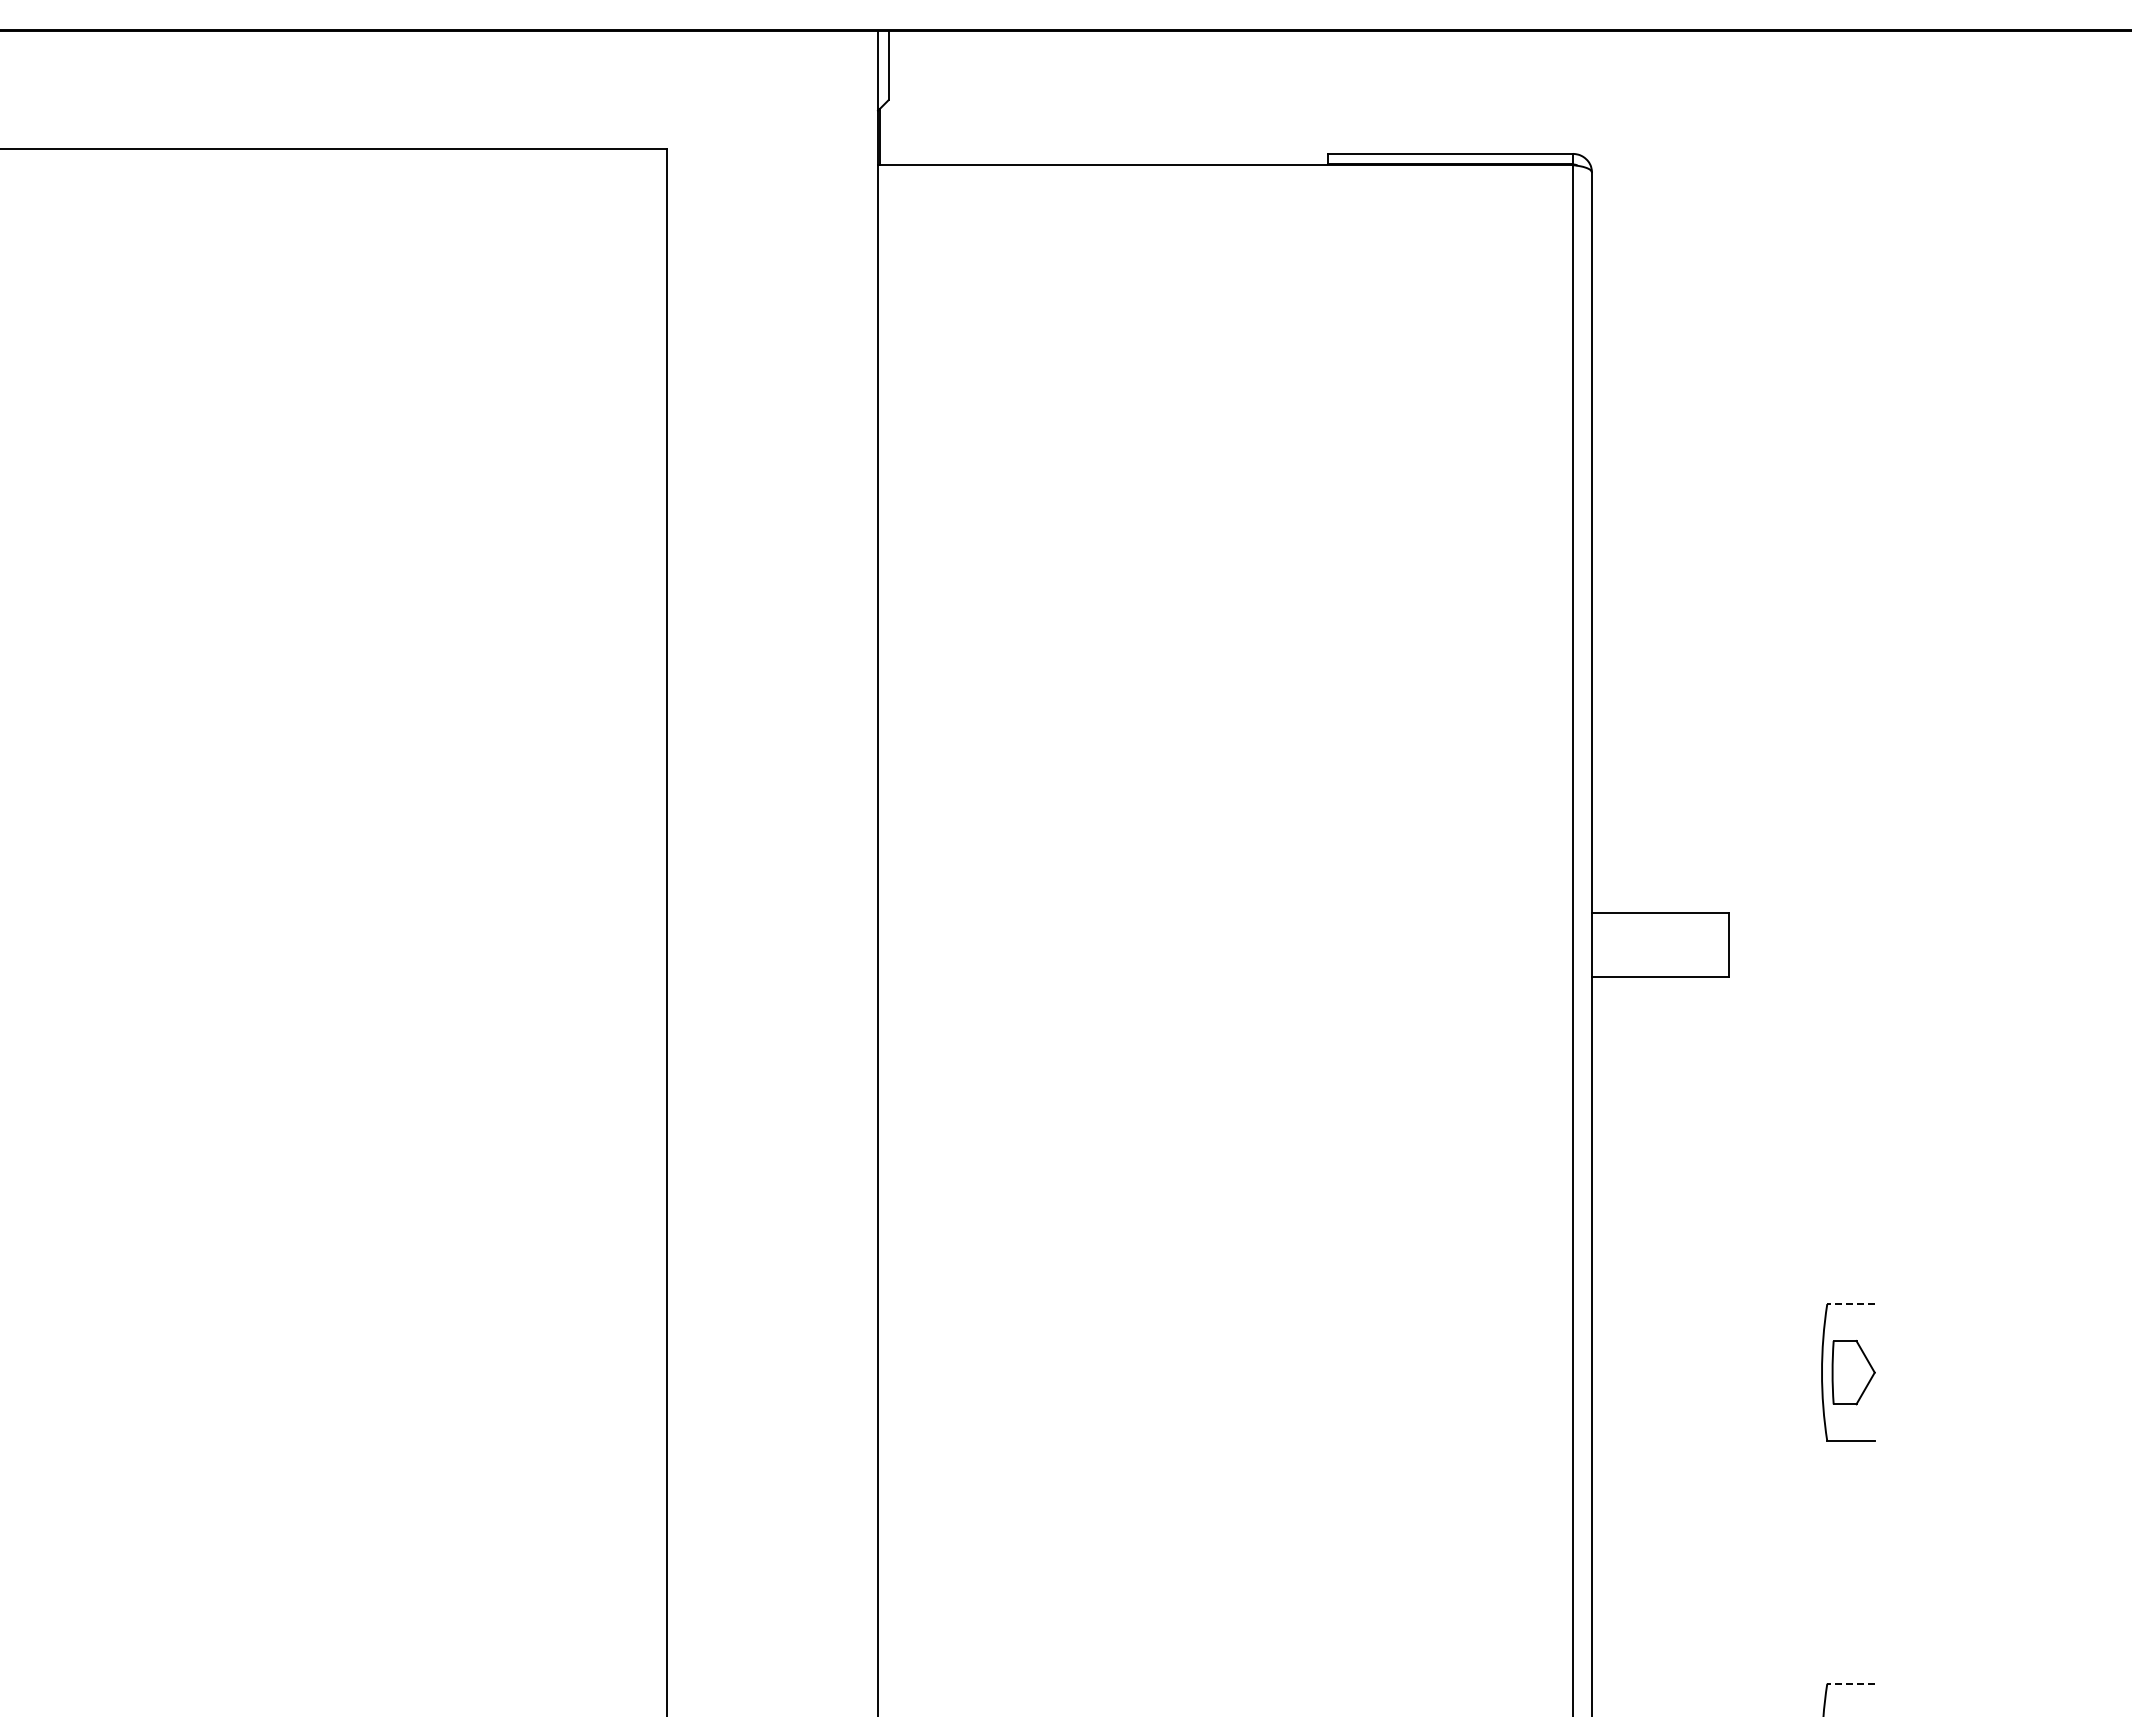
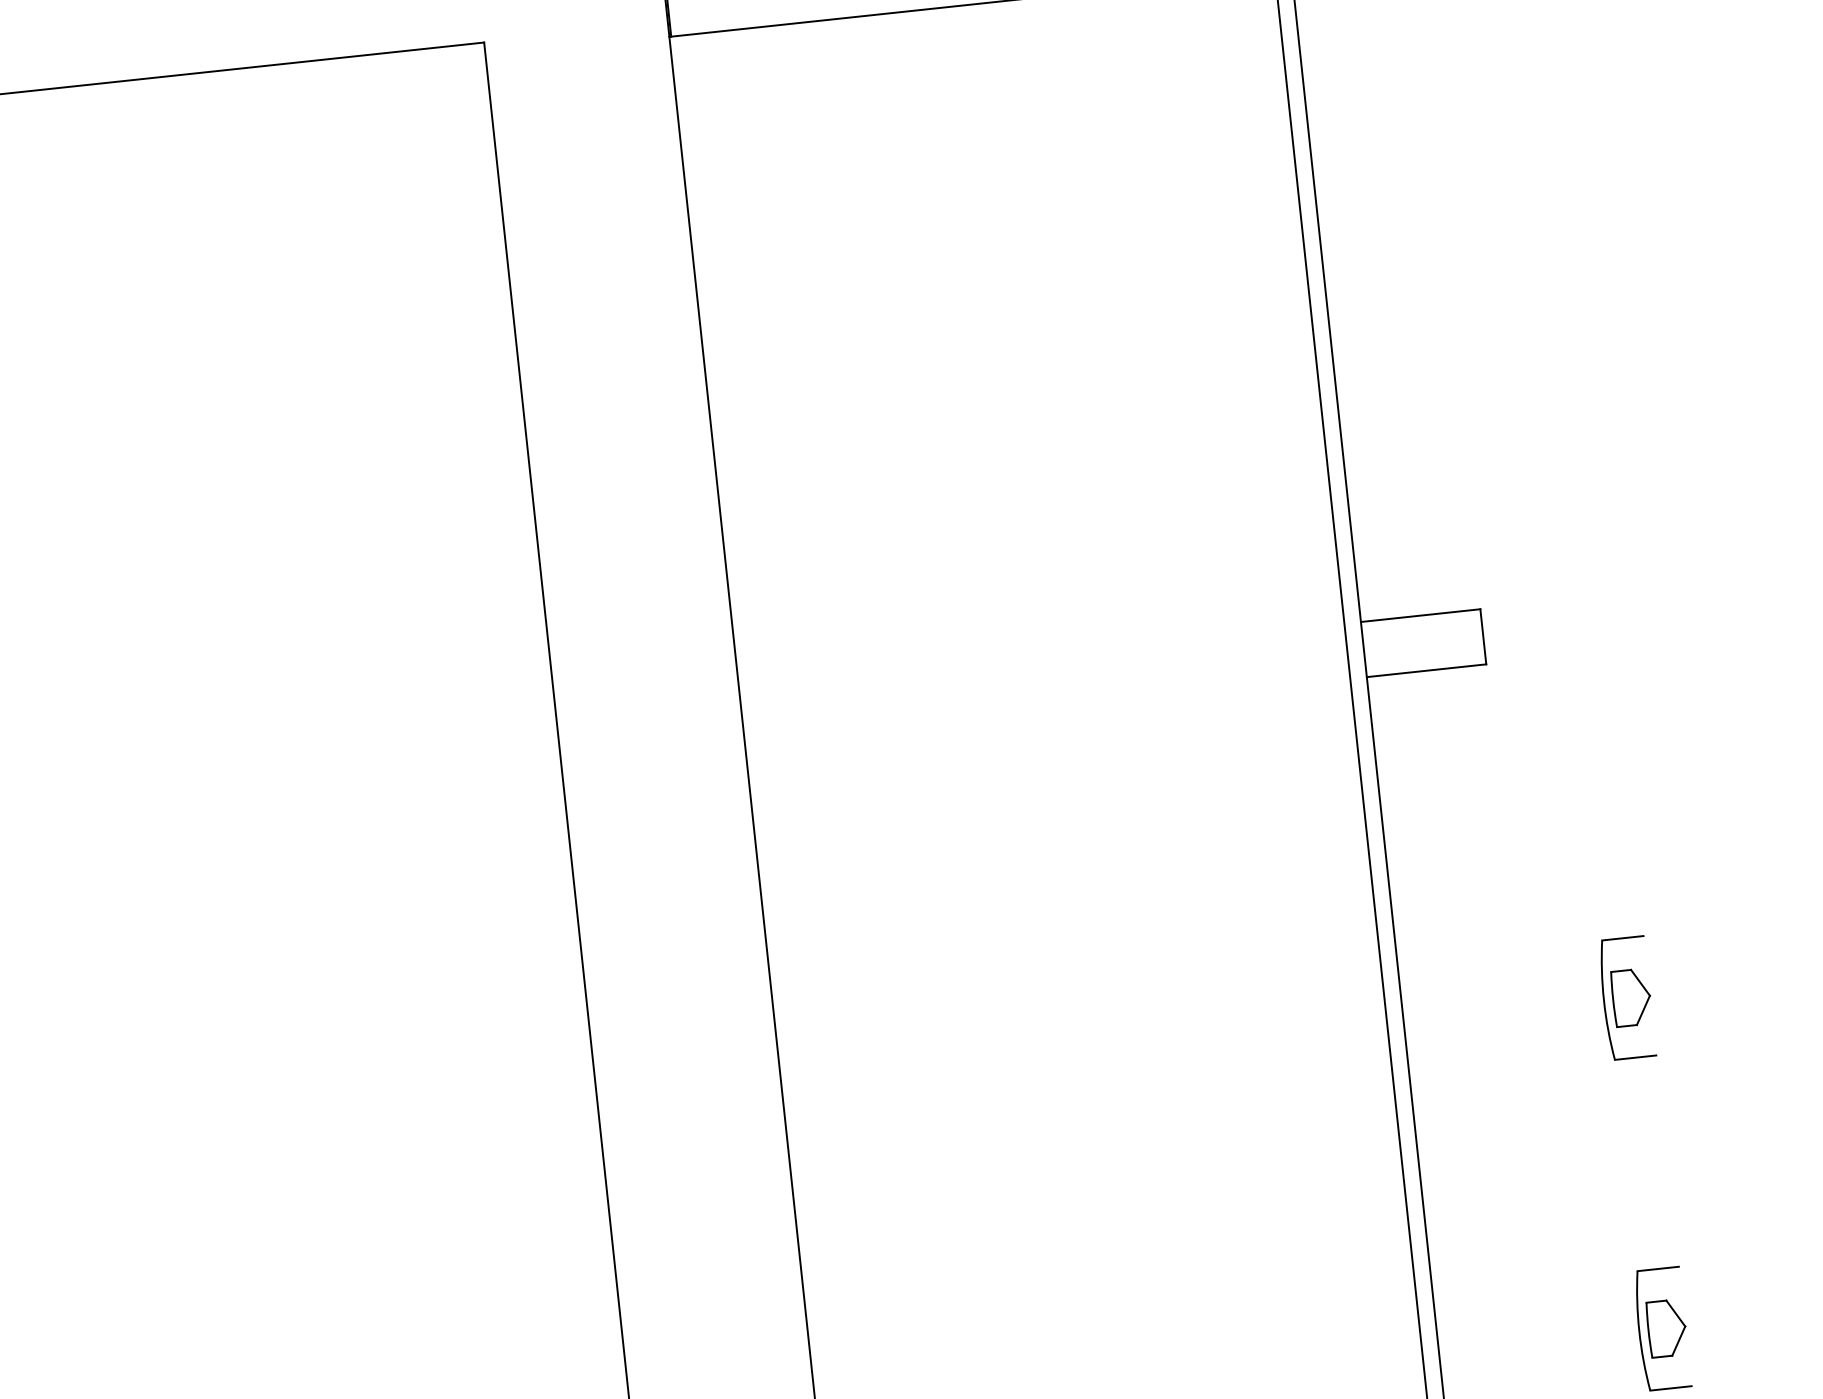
line: (1851, 1304) -> (1623, 938), dashed -> solid
line: (1851, 1683) -> (1658, 1268), dashed -> solid

